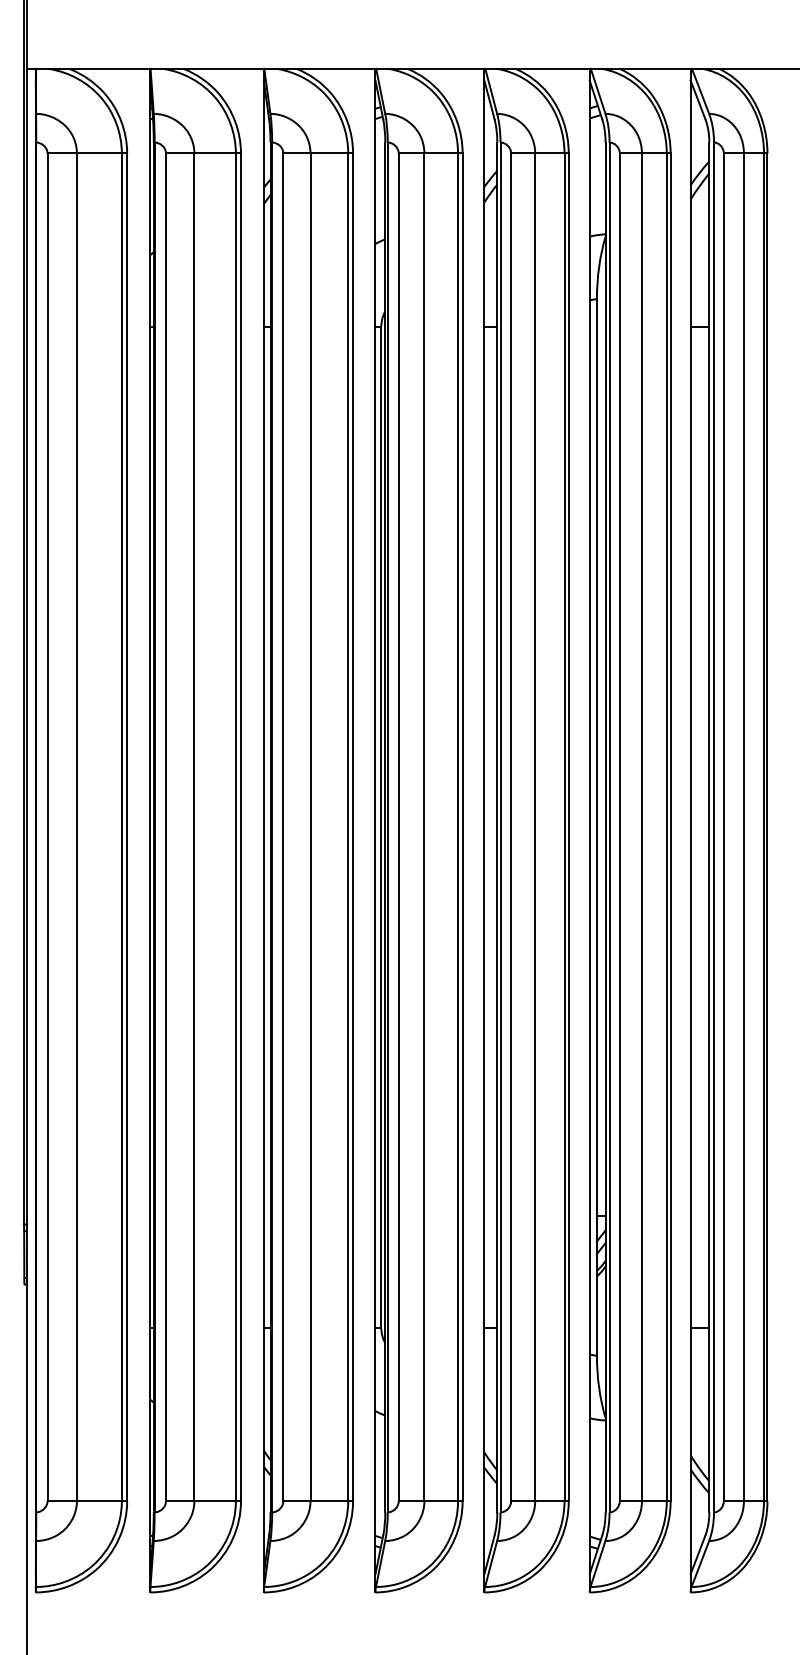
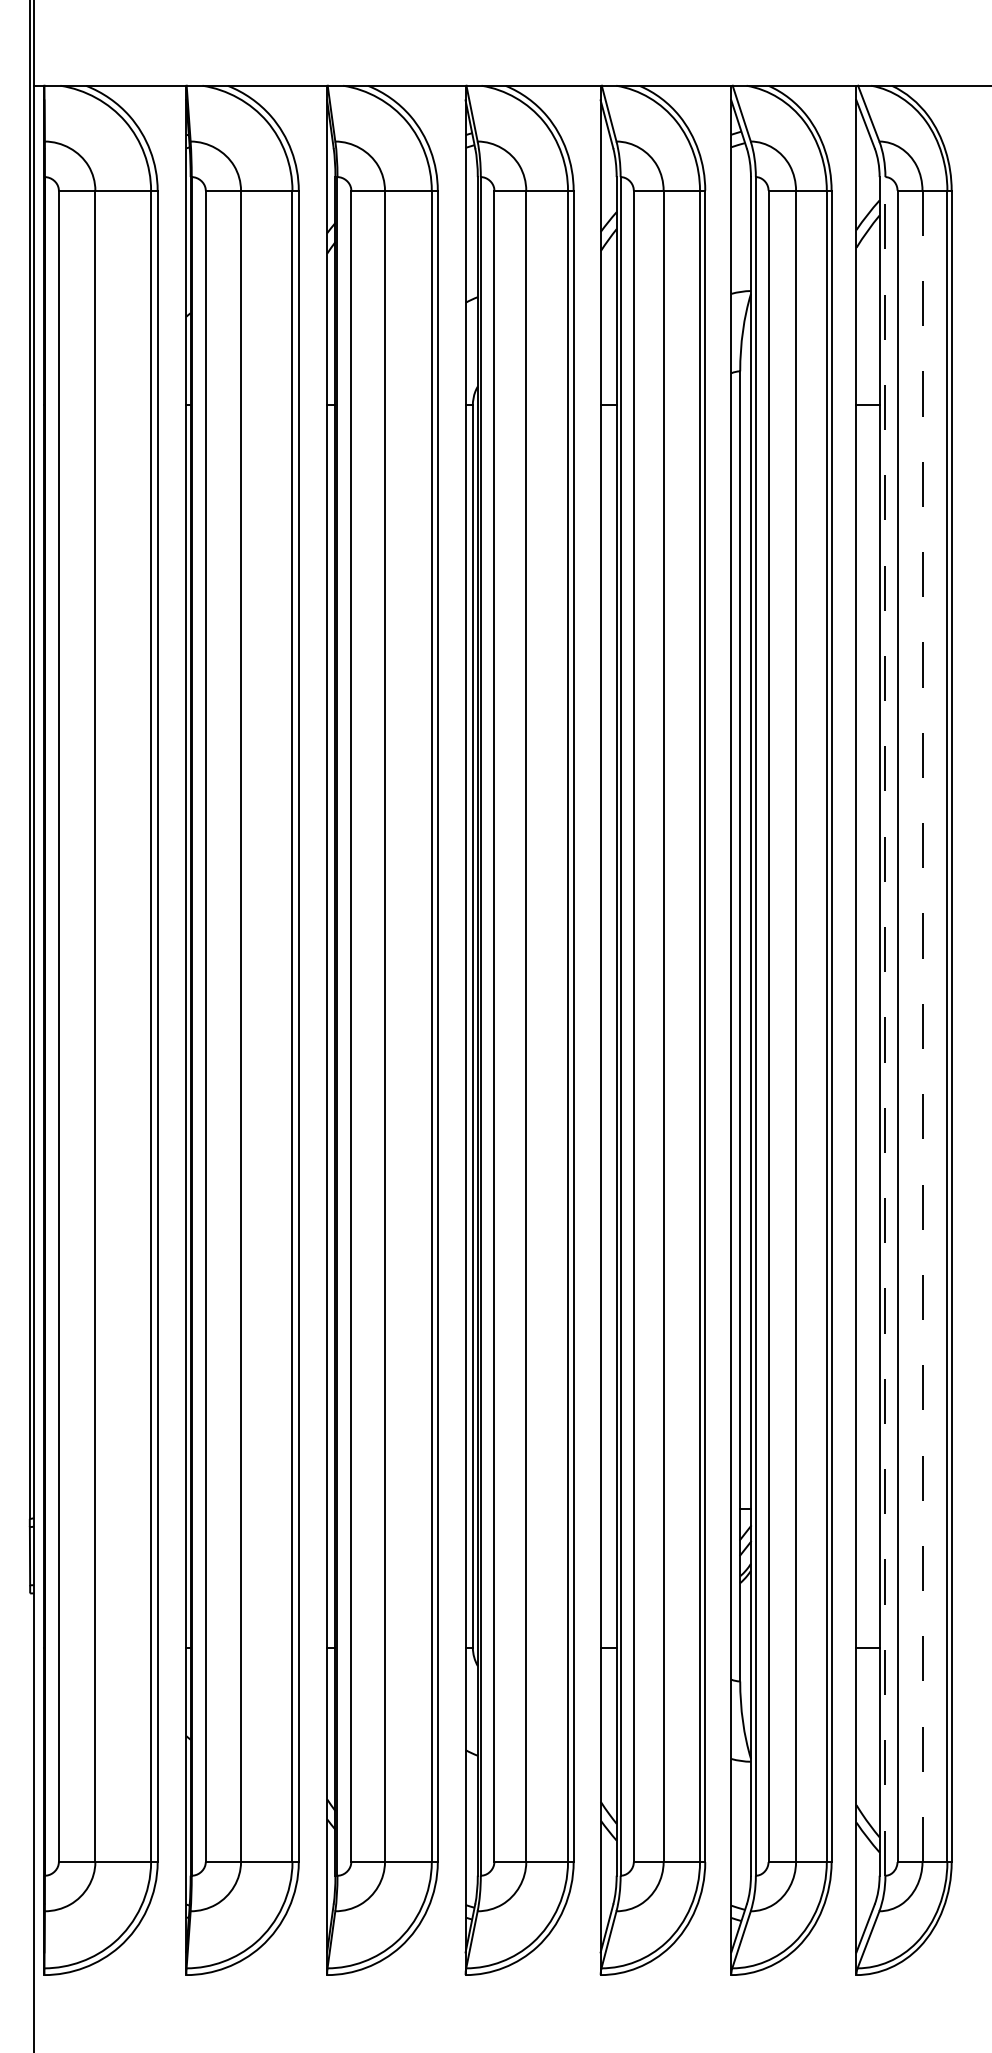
line: (714, 826) -> (885, 1025), solid -> dashed
line: (743, 827) -> (922, 1026), solid -> dashed

